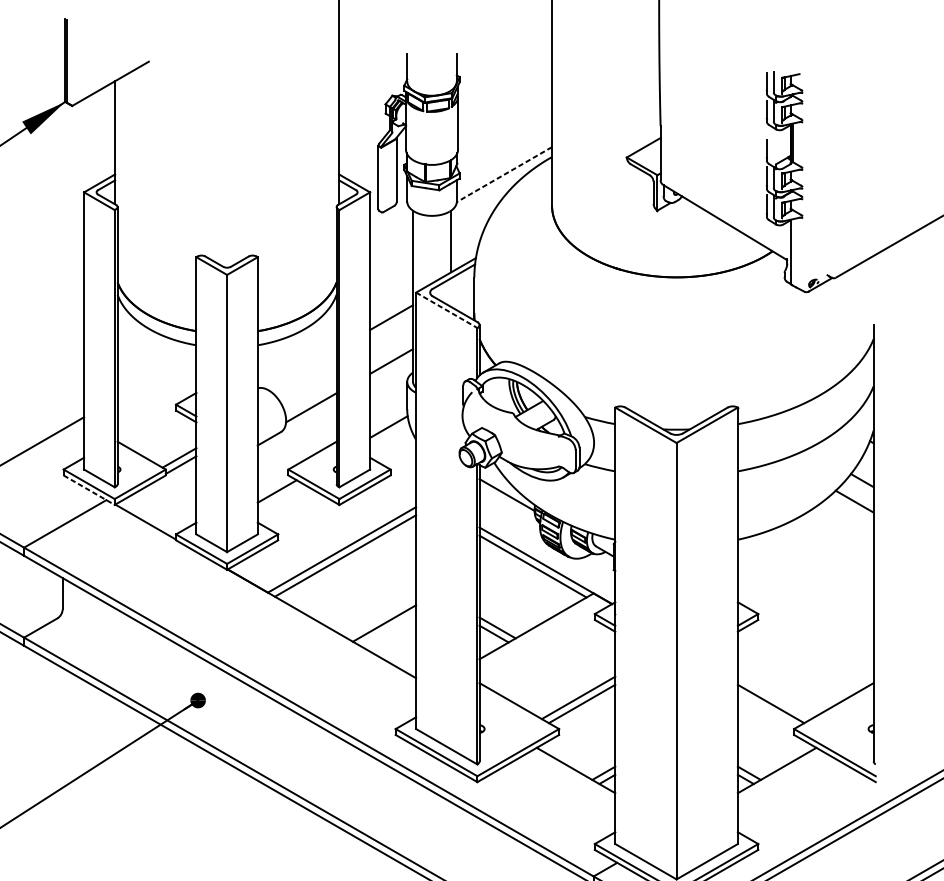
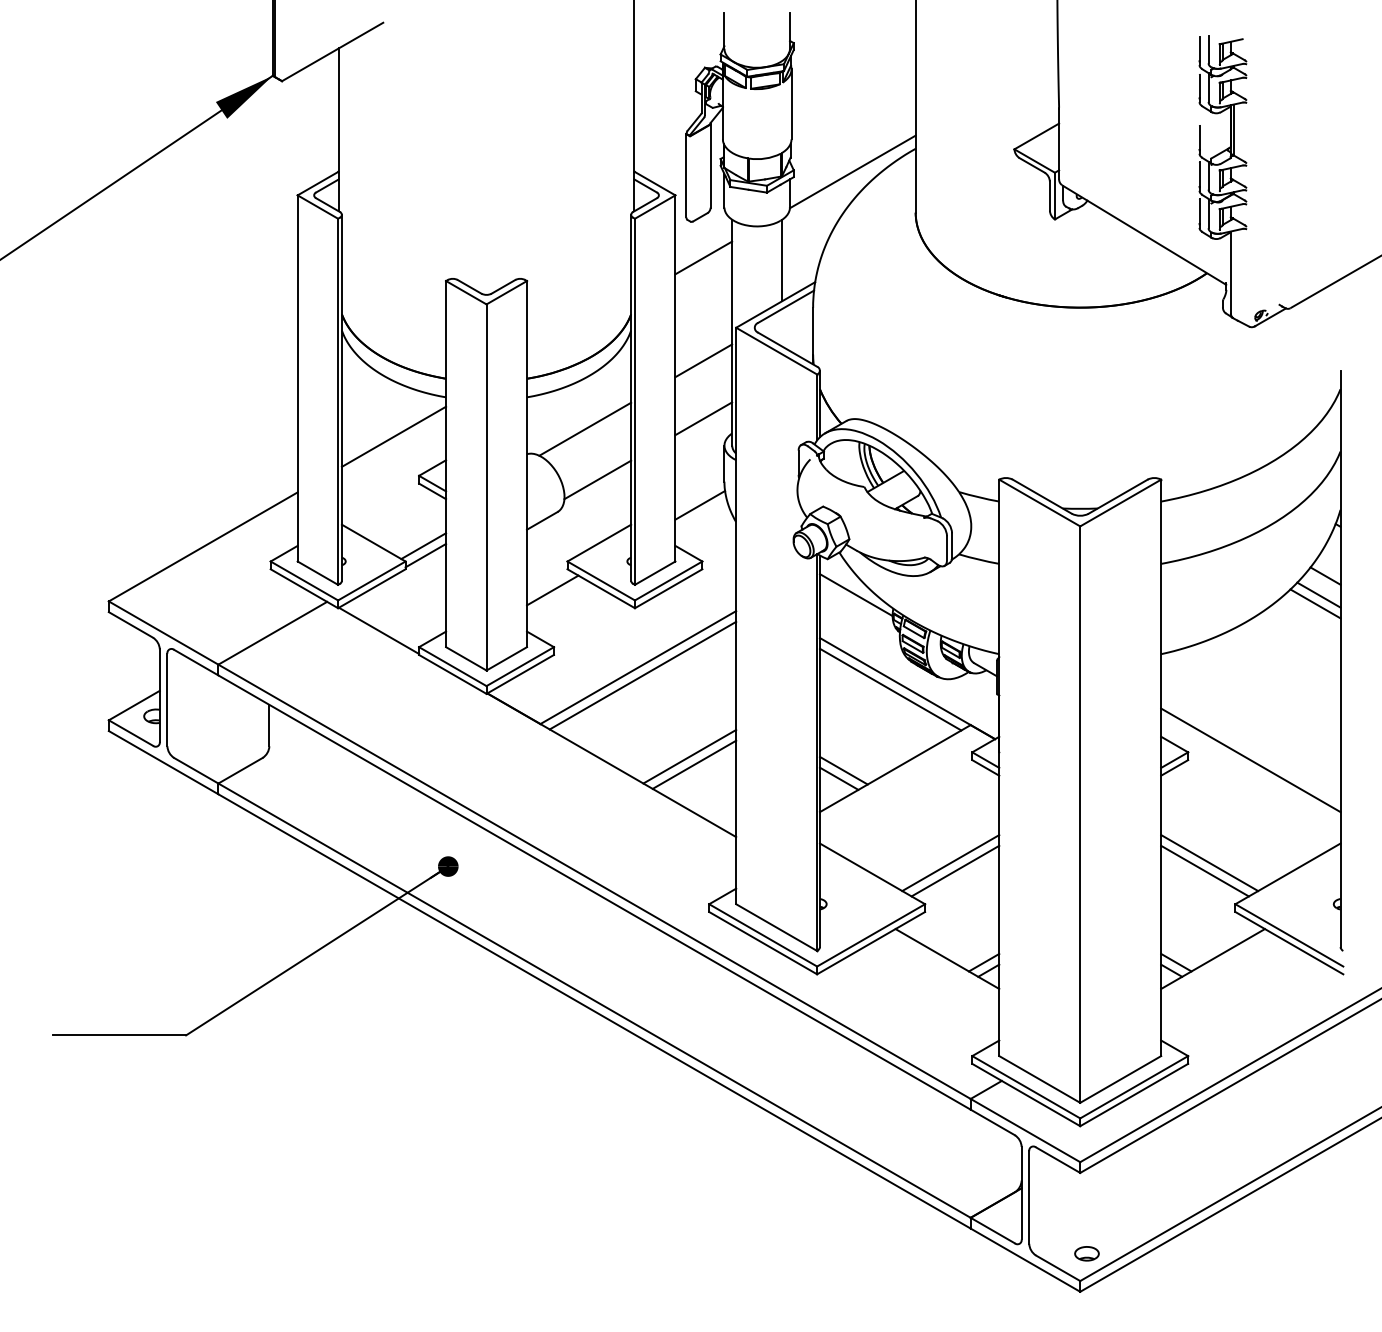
line: (504, 174) -> (852, 171), dashed -> solid
line: (391, 239) -> (703, 257), added
line: (446, 310) -> (776, 351), dashed -> solid
line: (302, 368) -> (585, 428), added
line: (156, 374) -> (393, 436), added
line: (89, 490) -> (304, 588), dashed -> solid
line: (856, 494) -> (1318, 594), added
line: (380, 617) -> (689, 756), added
line: (805, 620) -> (1250, 760), added
line: (774, 698) -> (1209, 863), added

